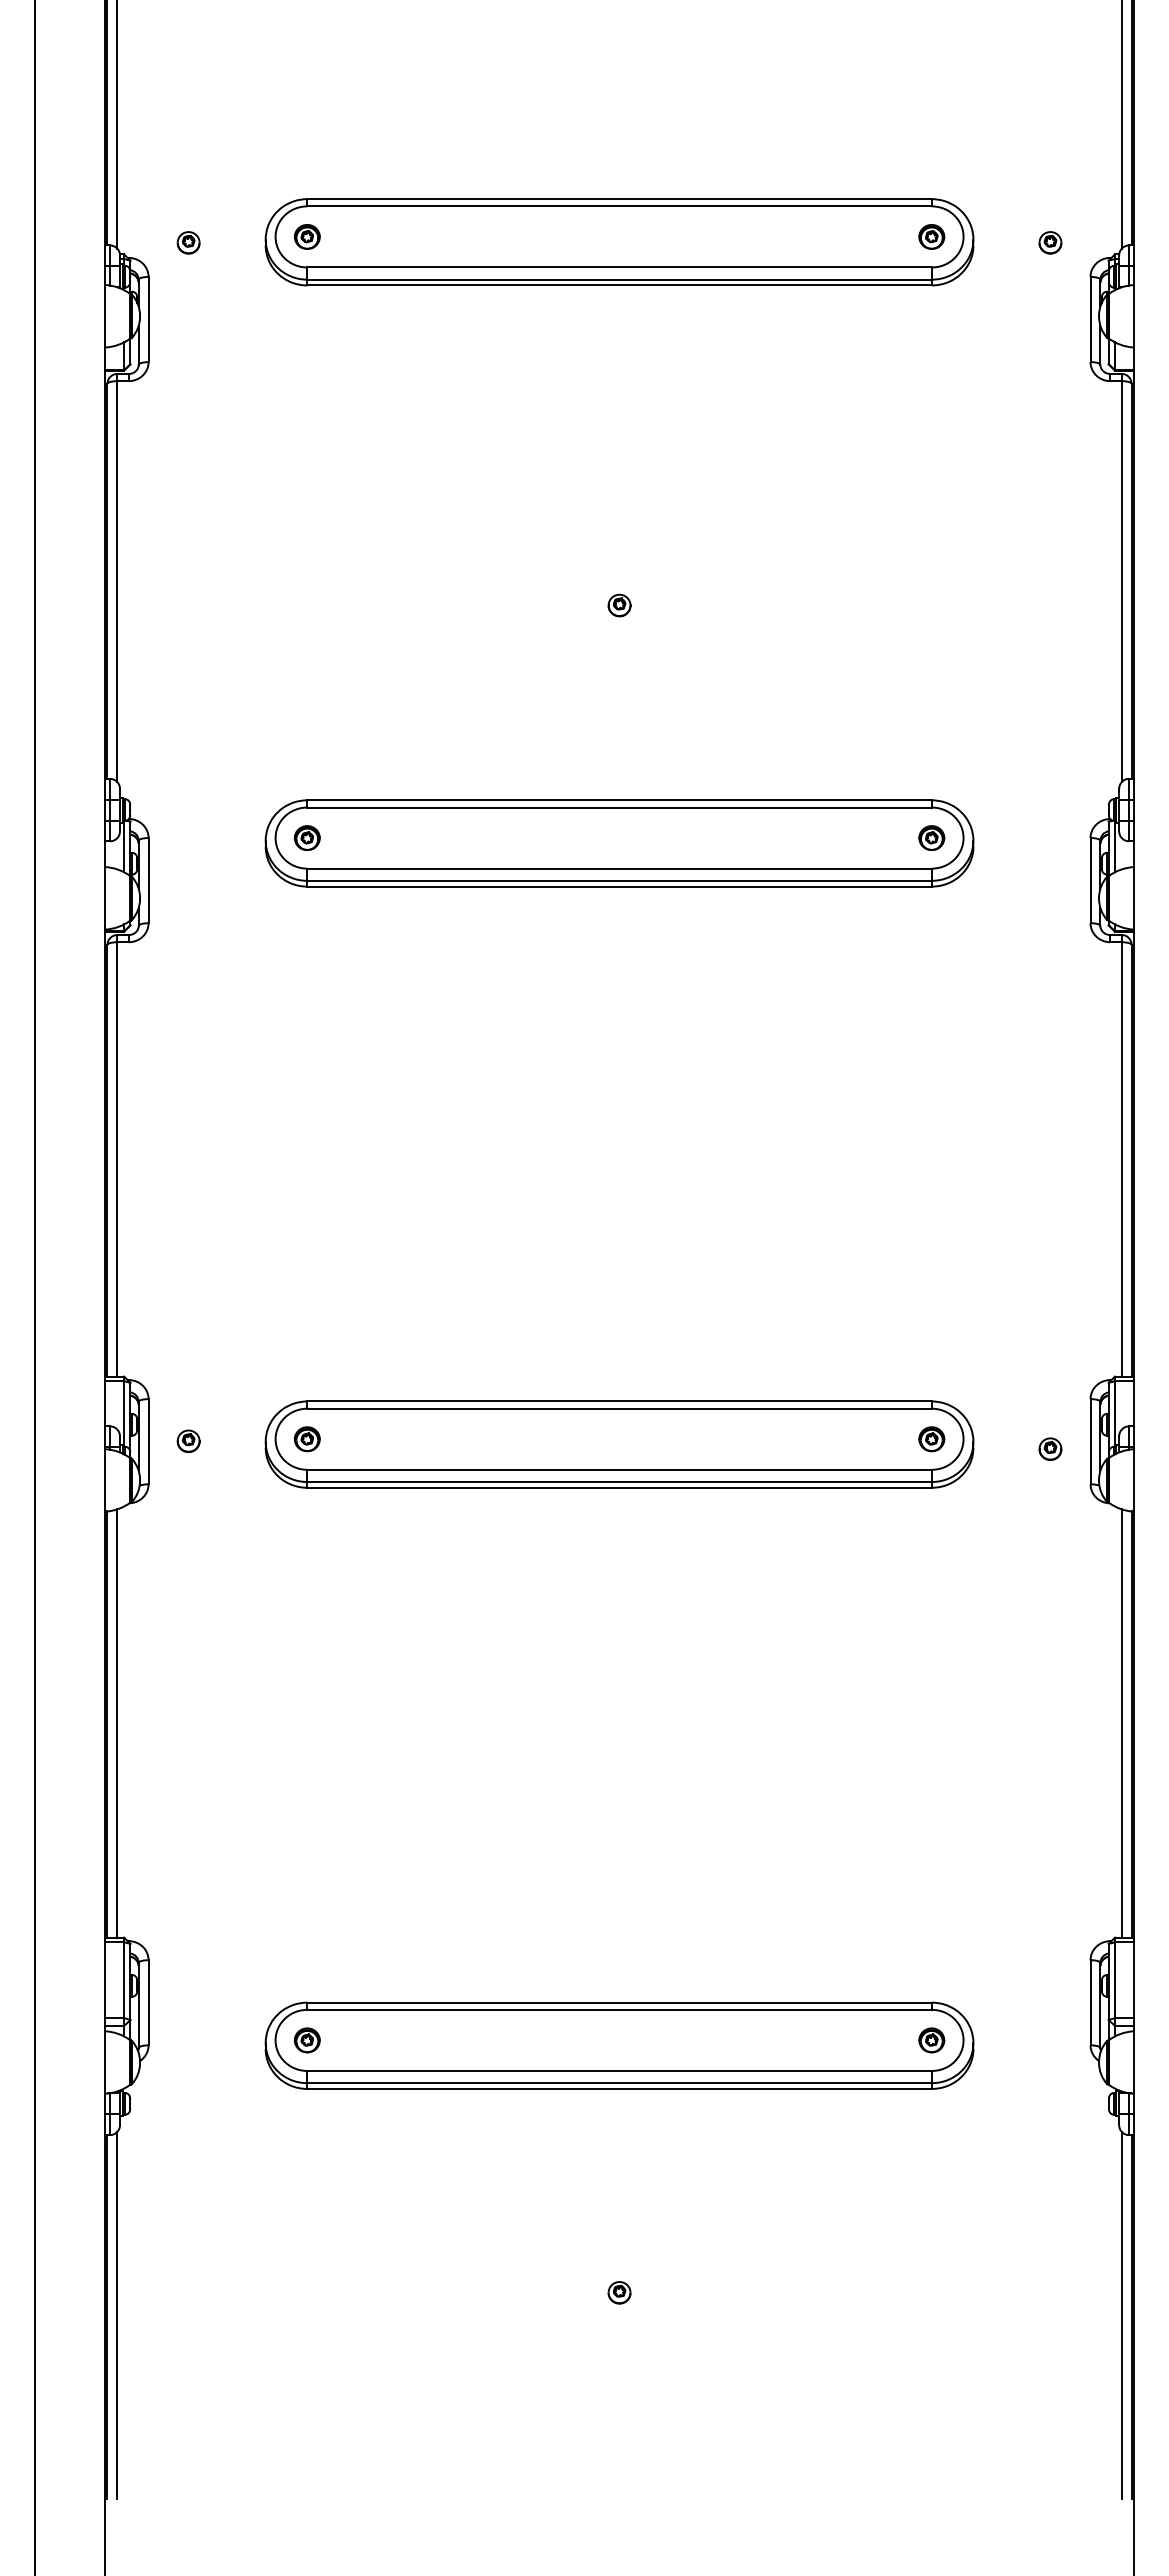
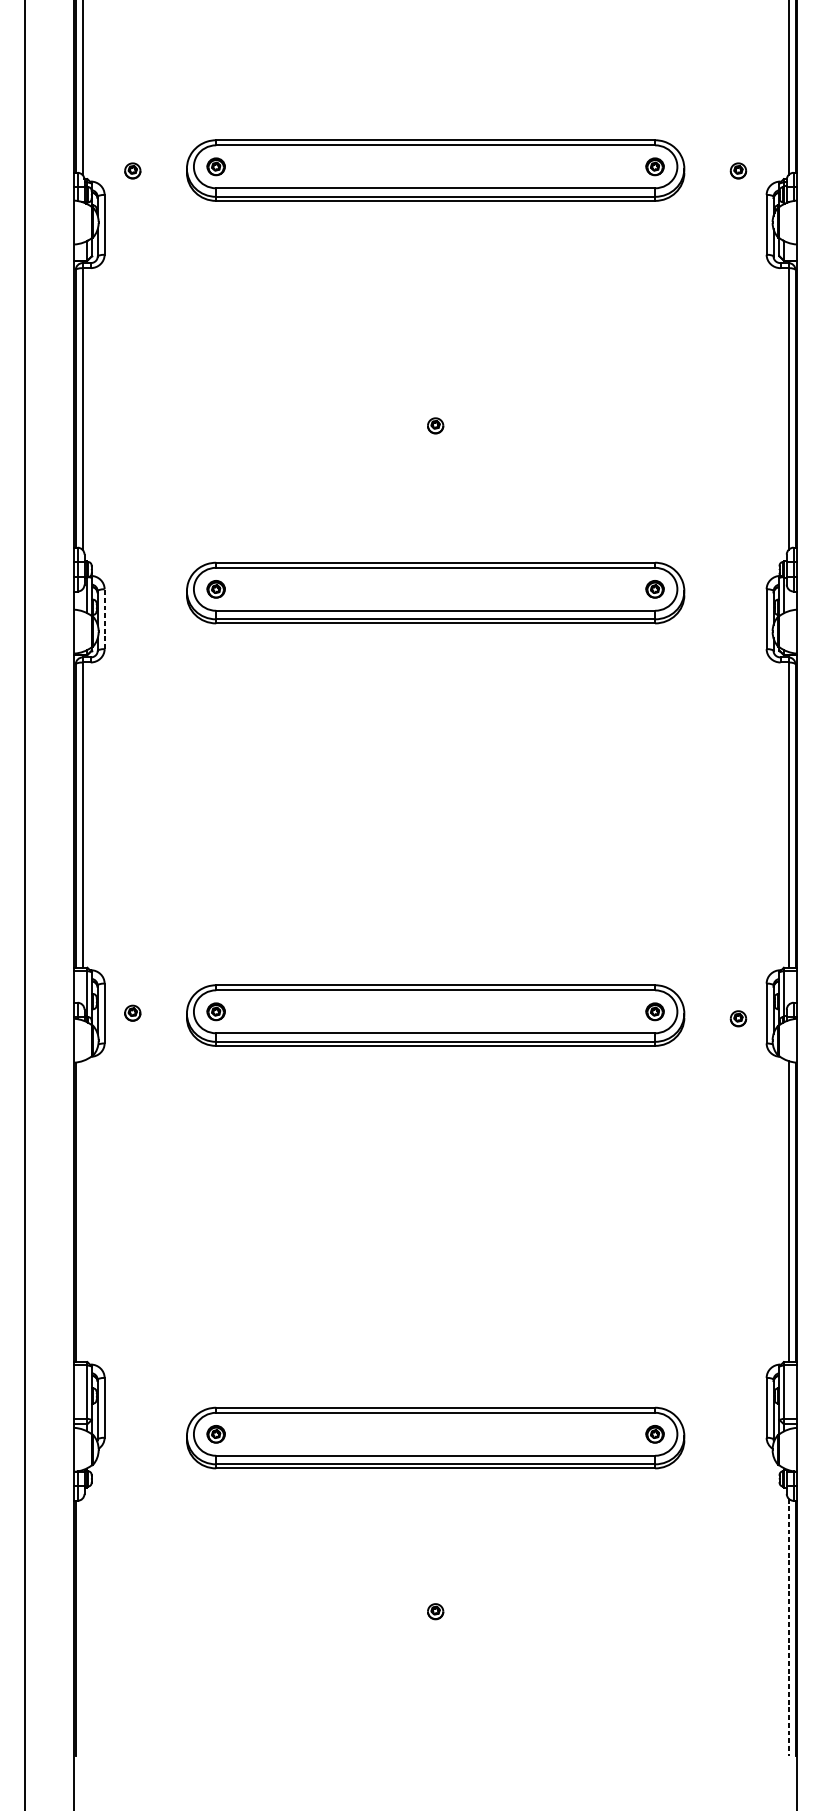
line: (148, 880) -> (104, 619), solid -> dashed
line: (117, 1723) -> (82, 1211), removed
line: (117, 2314) -> (82, 1626), removed
line: (1121, 2315) -> (788, 1627), solid -> dashed

